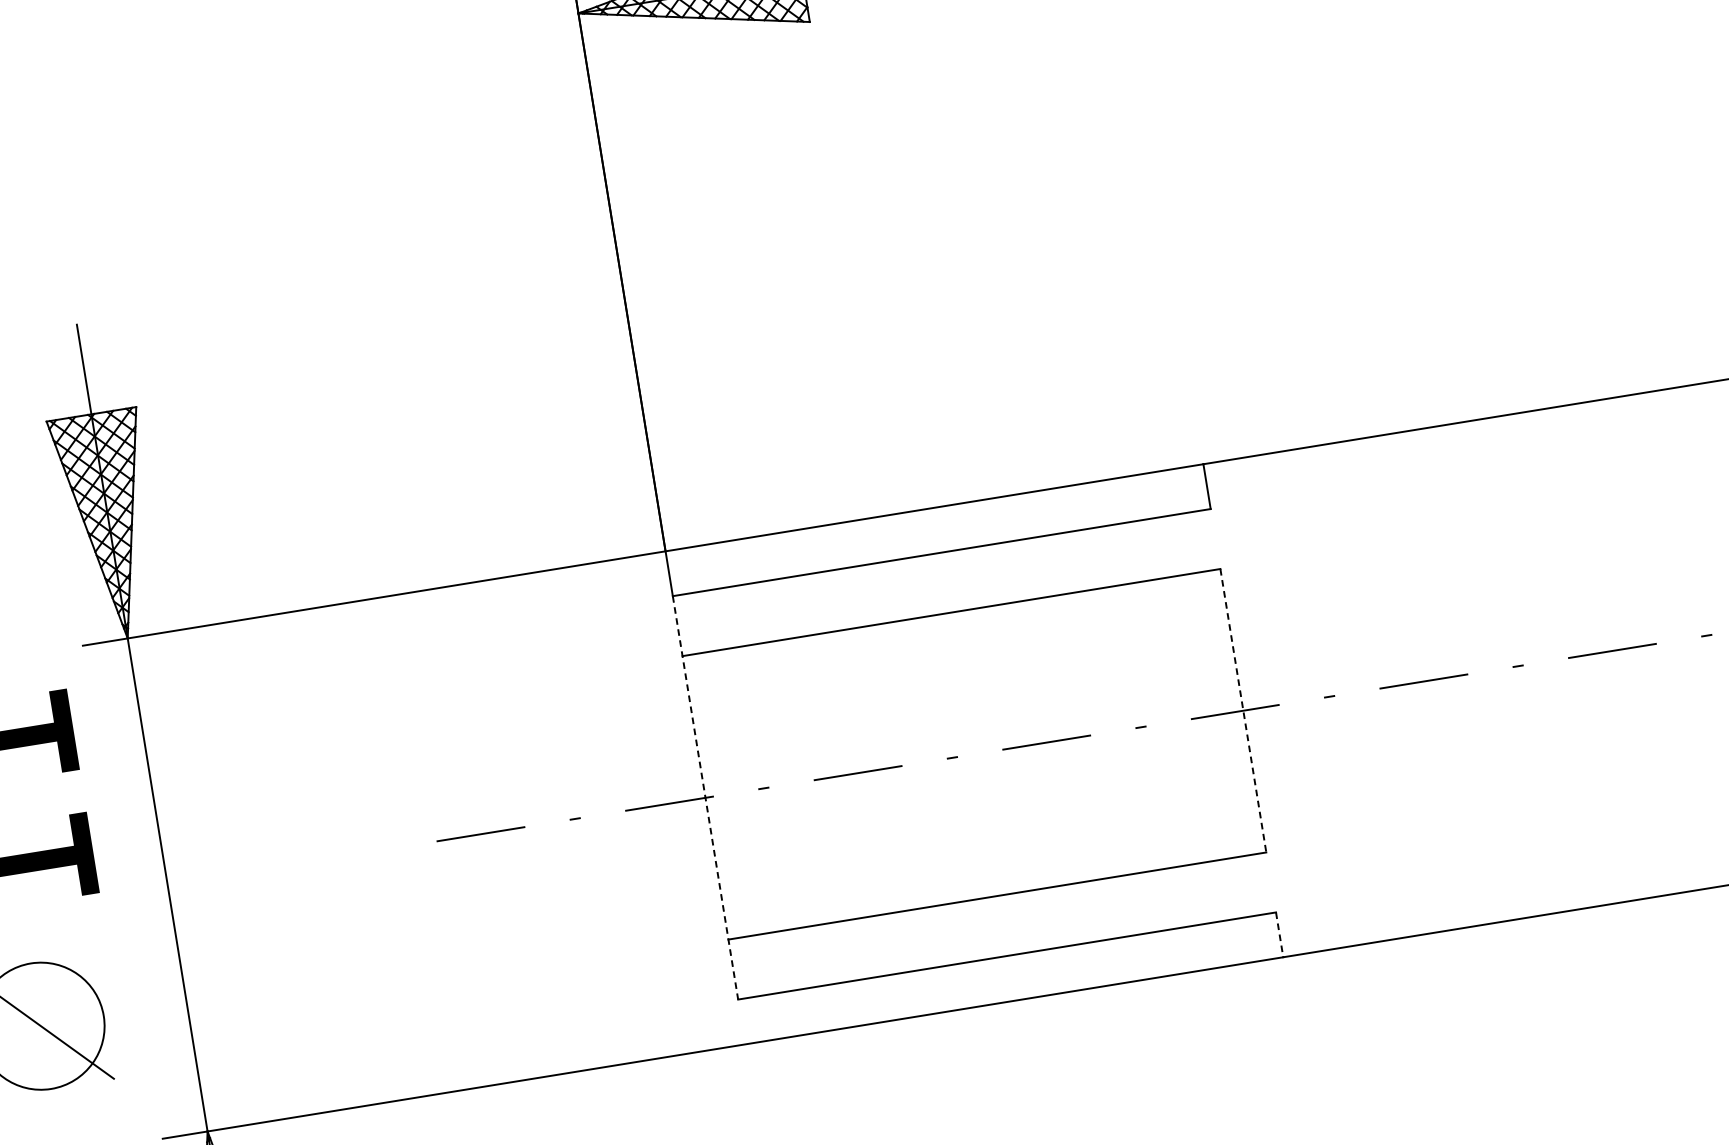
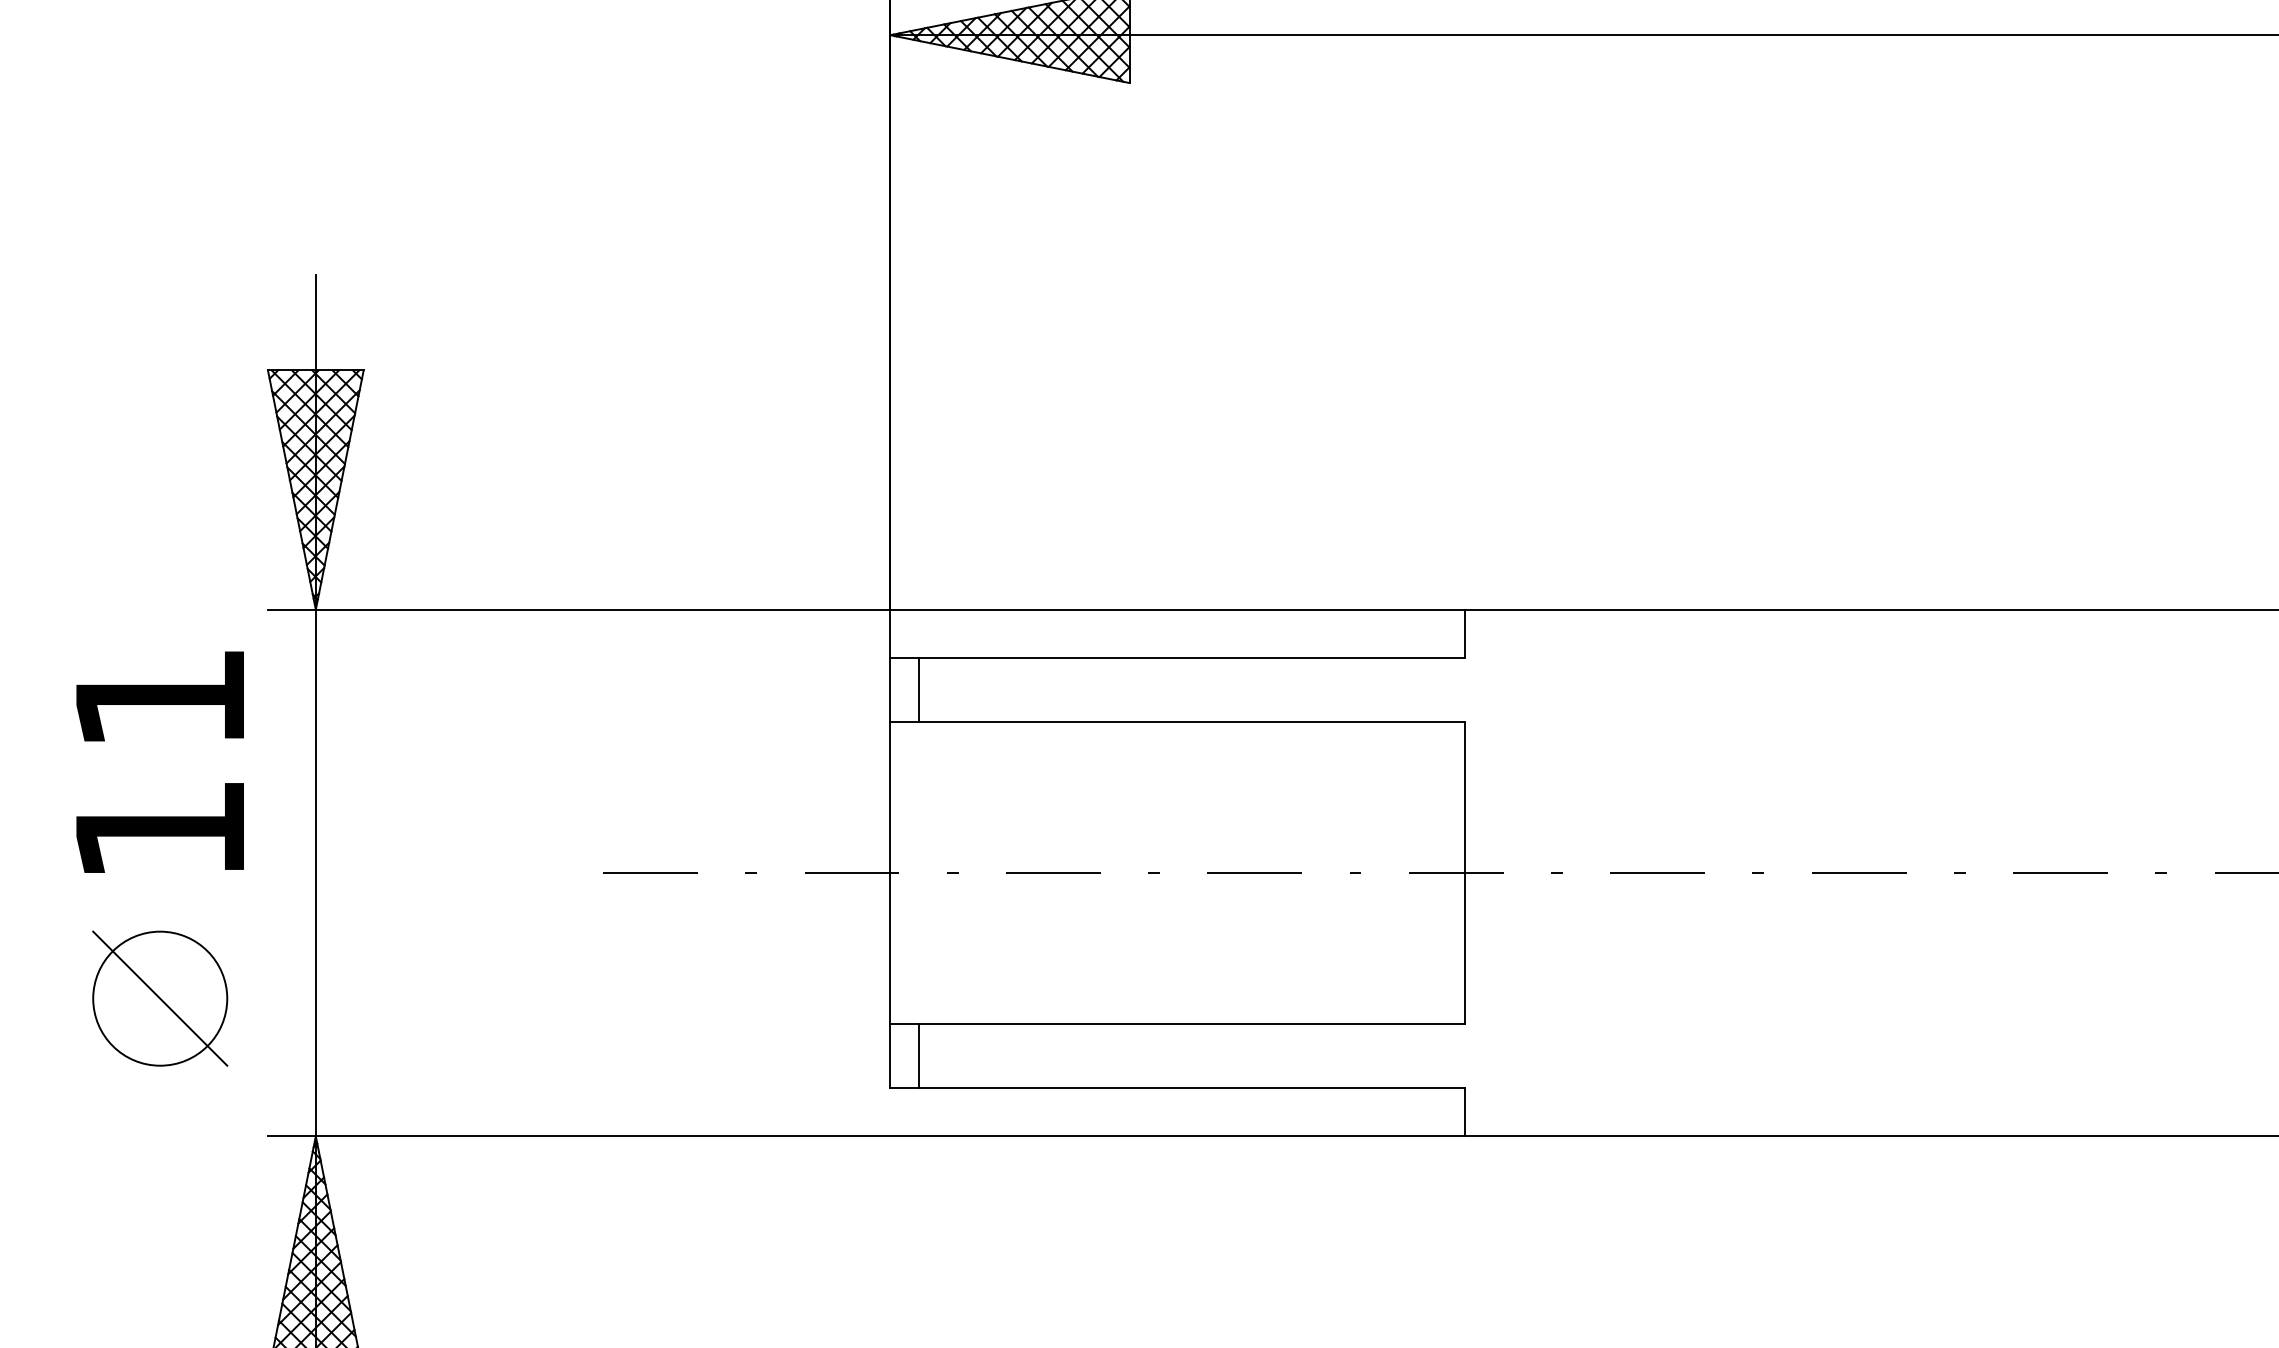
line: (704, 621) -> (919, 689), added
line: (1243, 711) -> (1464, 873), dashed -> solid
line: (705, 798) -> (890, 873), dashed -> solid
line: (1279, 934) -> (1464, 1112), dashed -> solid
line: (760, 965) -> (919, 1056), added

